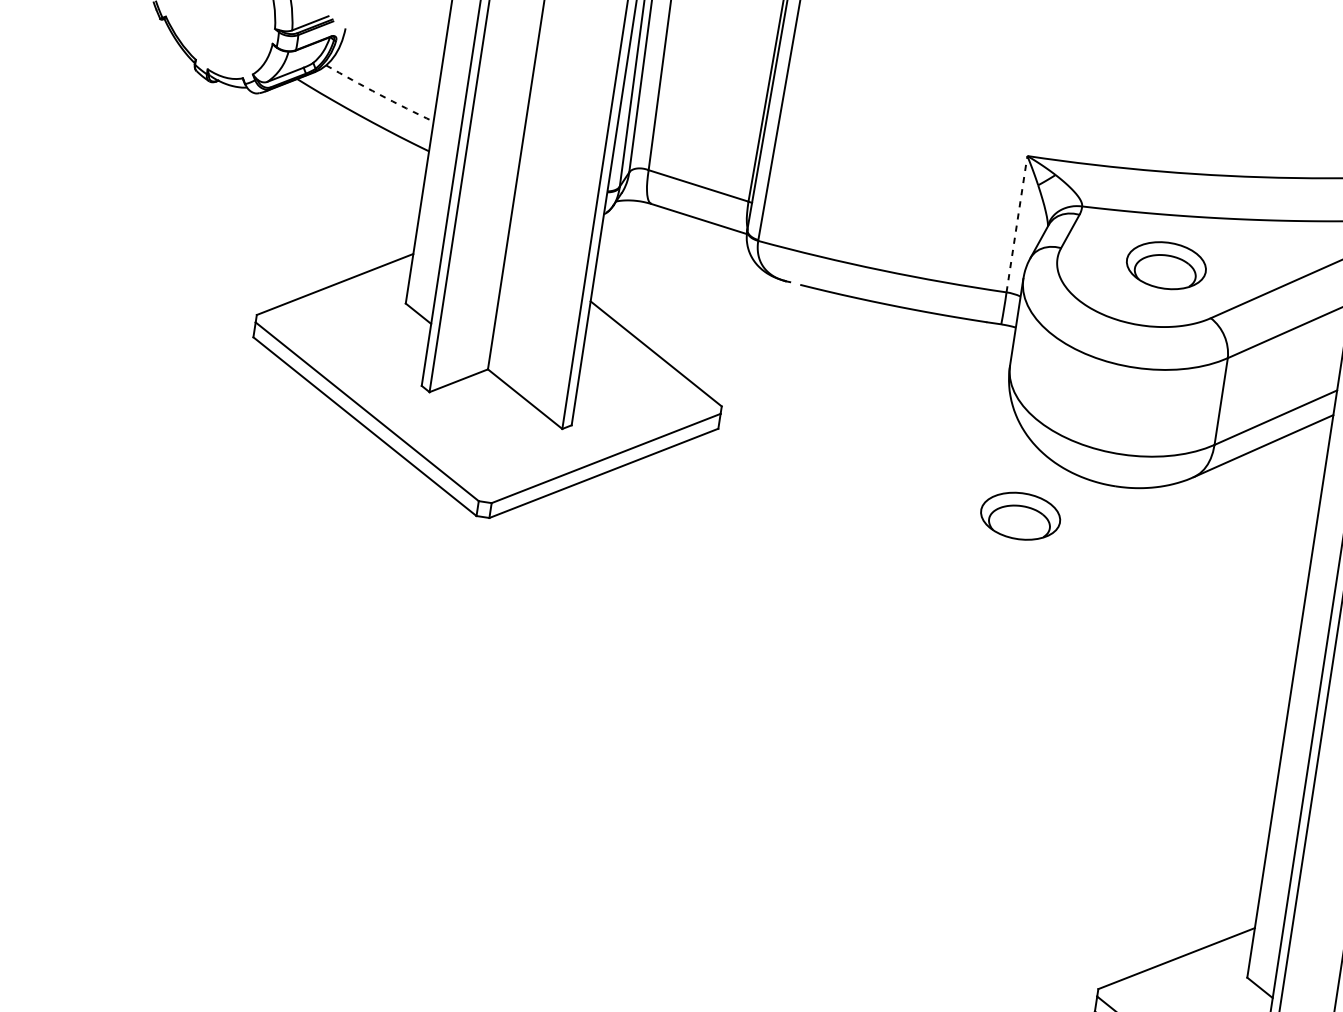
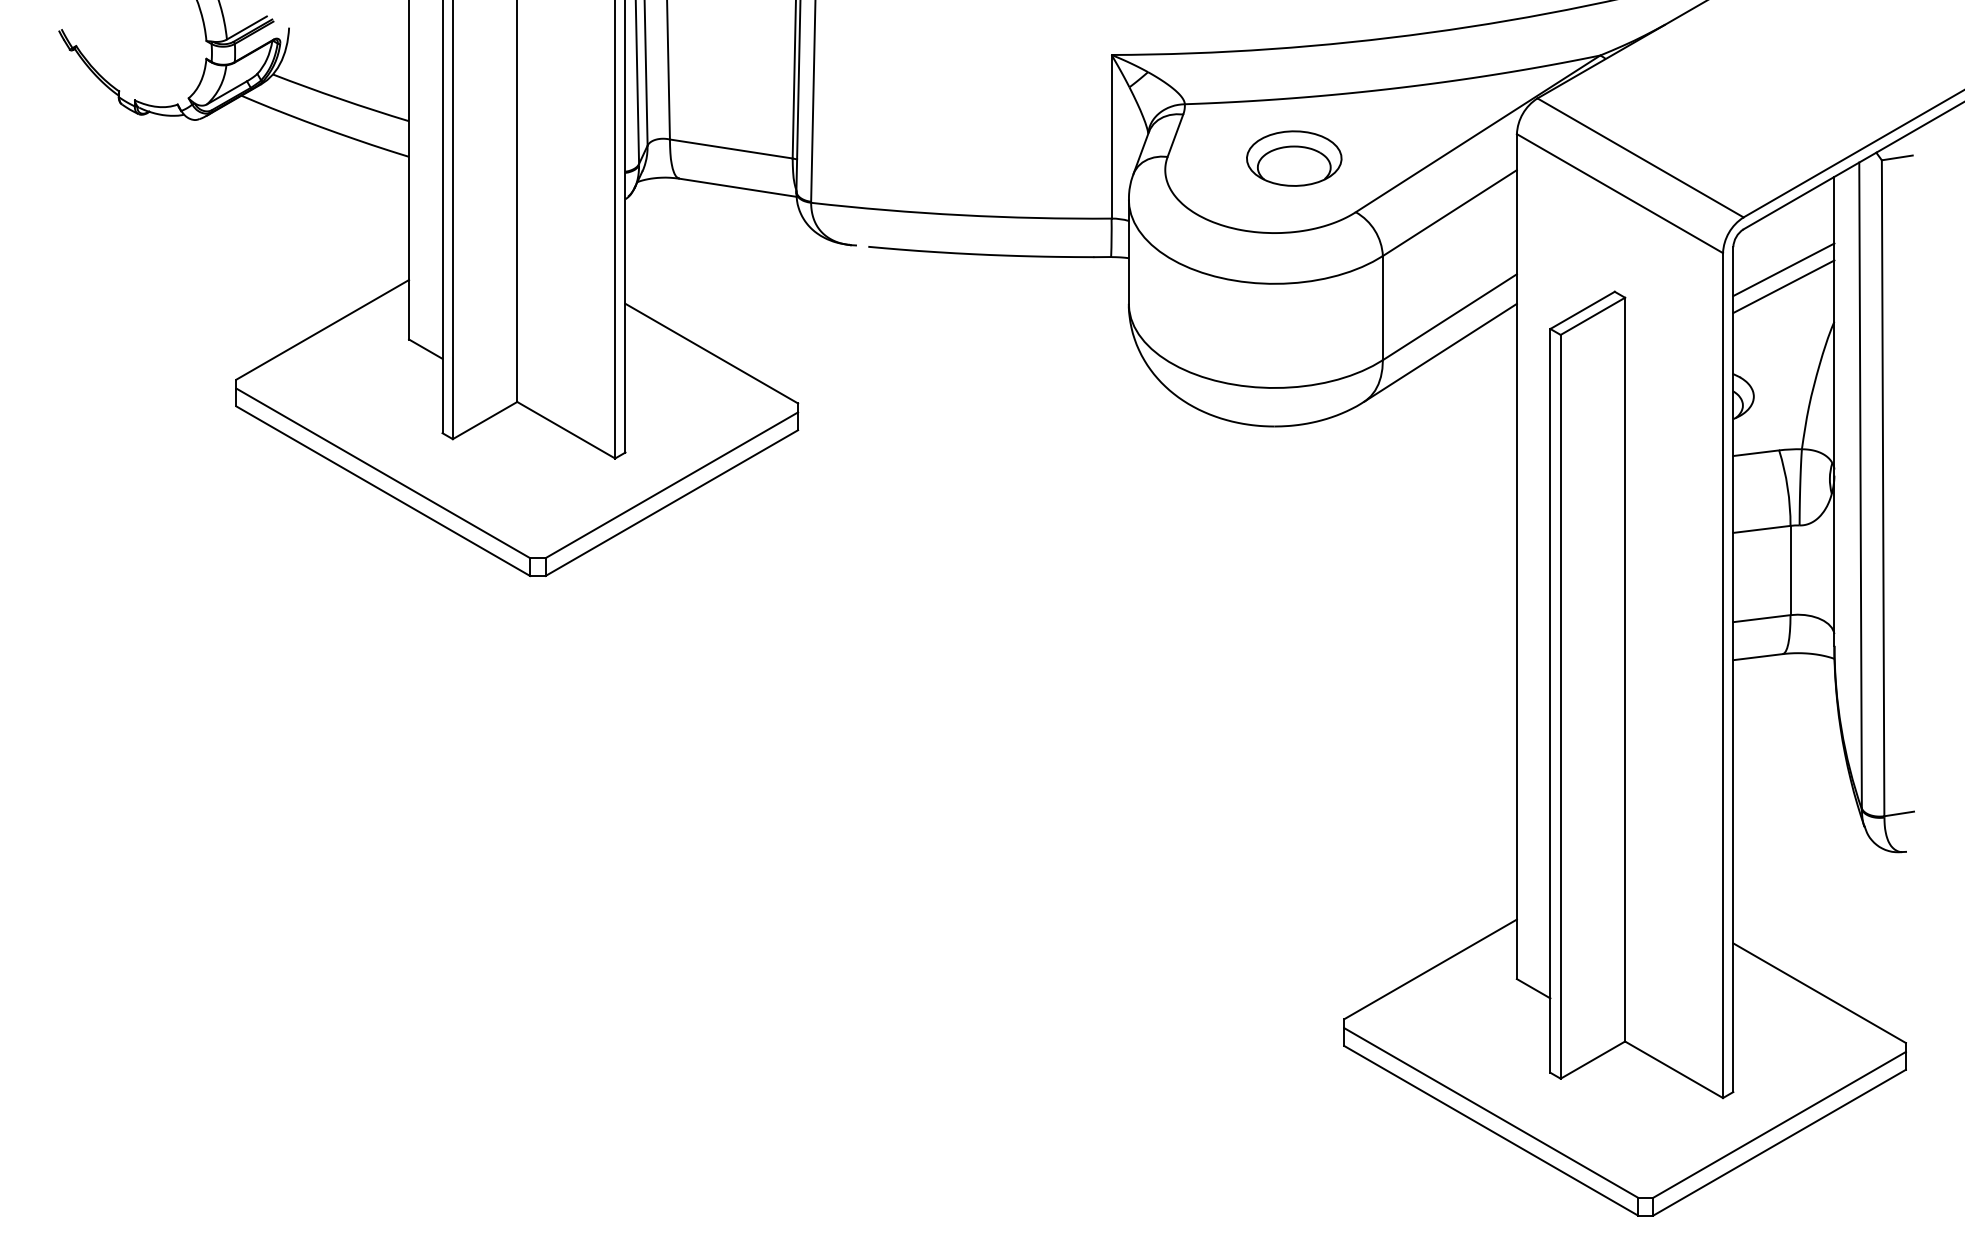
arc: (379, 94) -> (340, 99), dashed -> solid
line: (1016, 223) -> (1111, 136), dashed -> solid
part: (1020, 516) -> (1168, 478), removed

